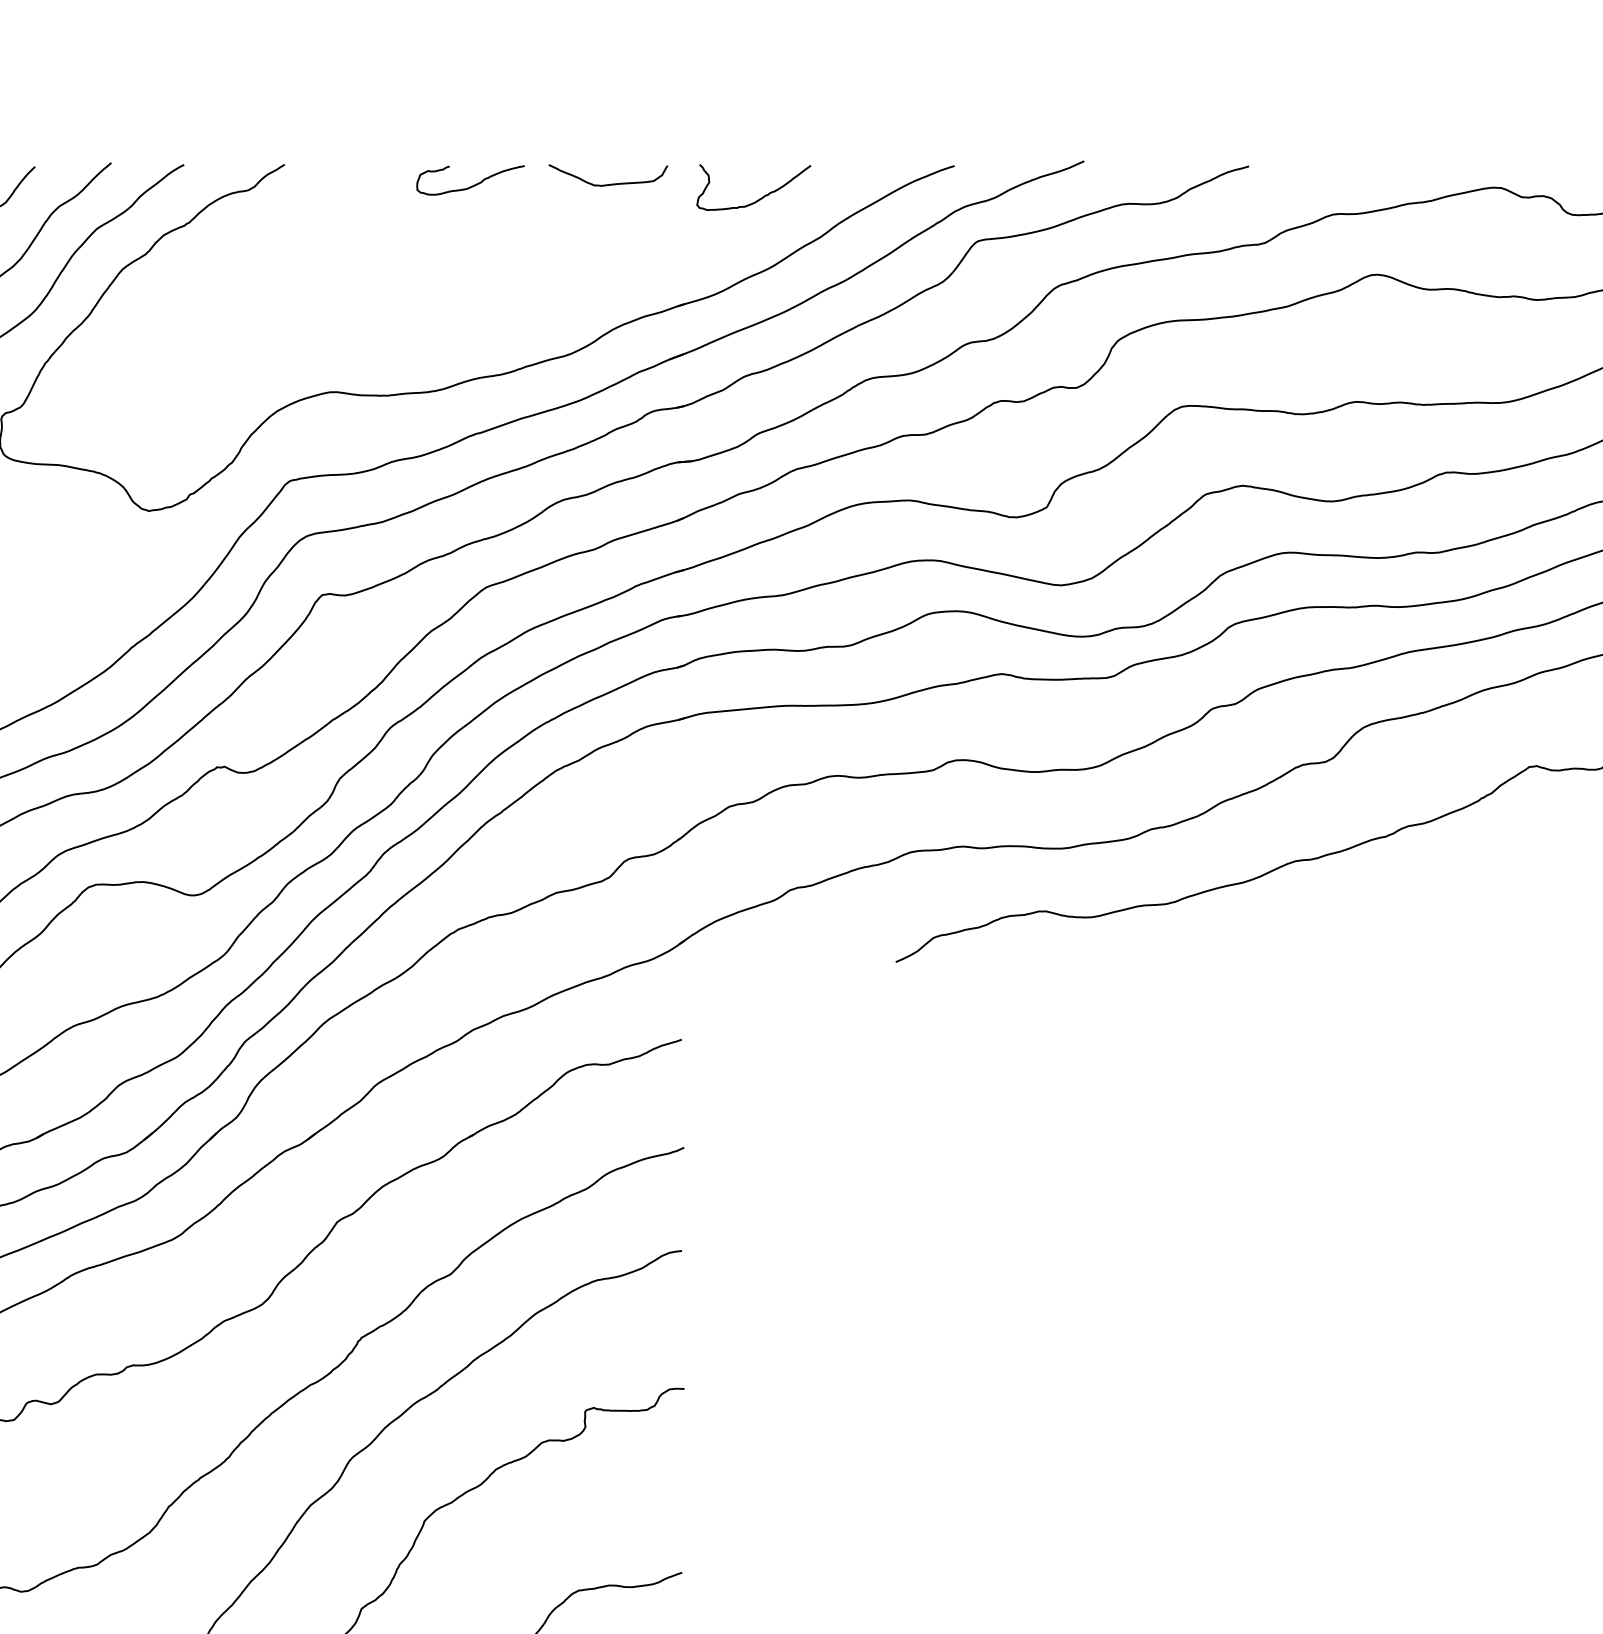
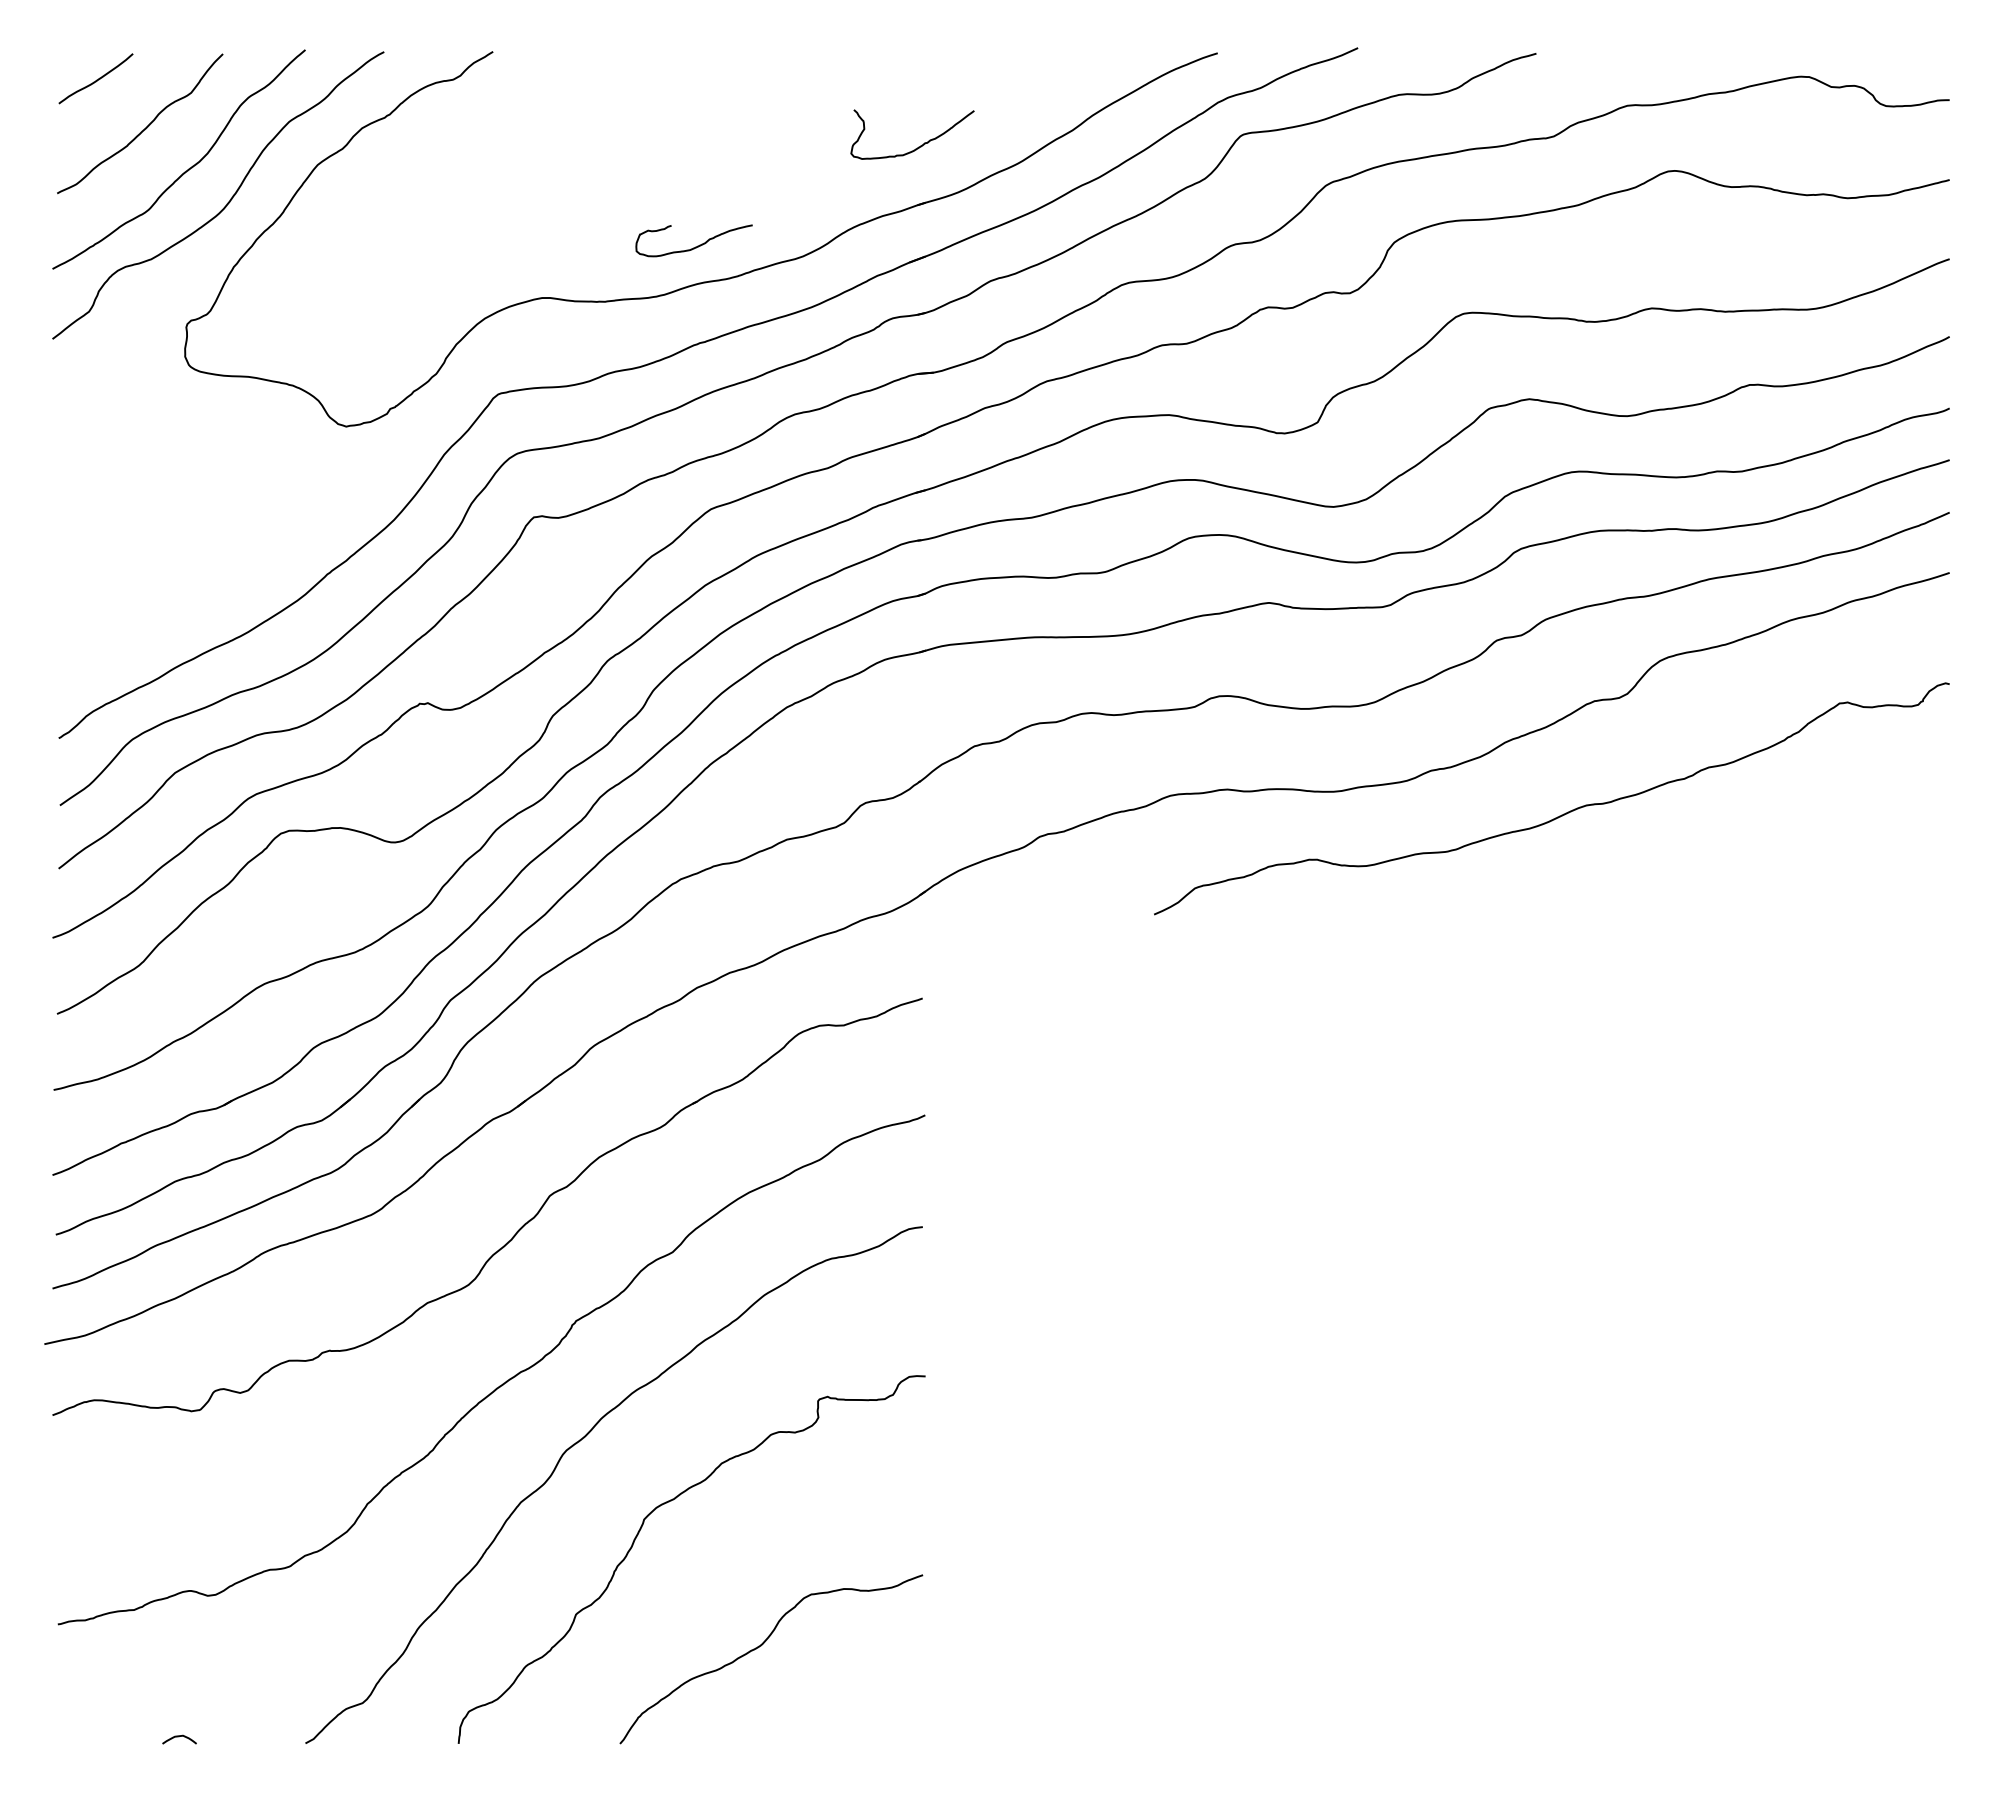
curve: (608, 183) -> (843, 72), removed
curve: (471, 185) -> (695, 246), moved
curve: (759, 198) -> (918, 146), moved

